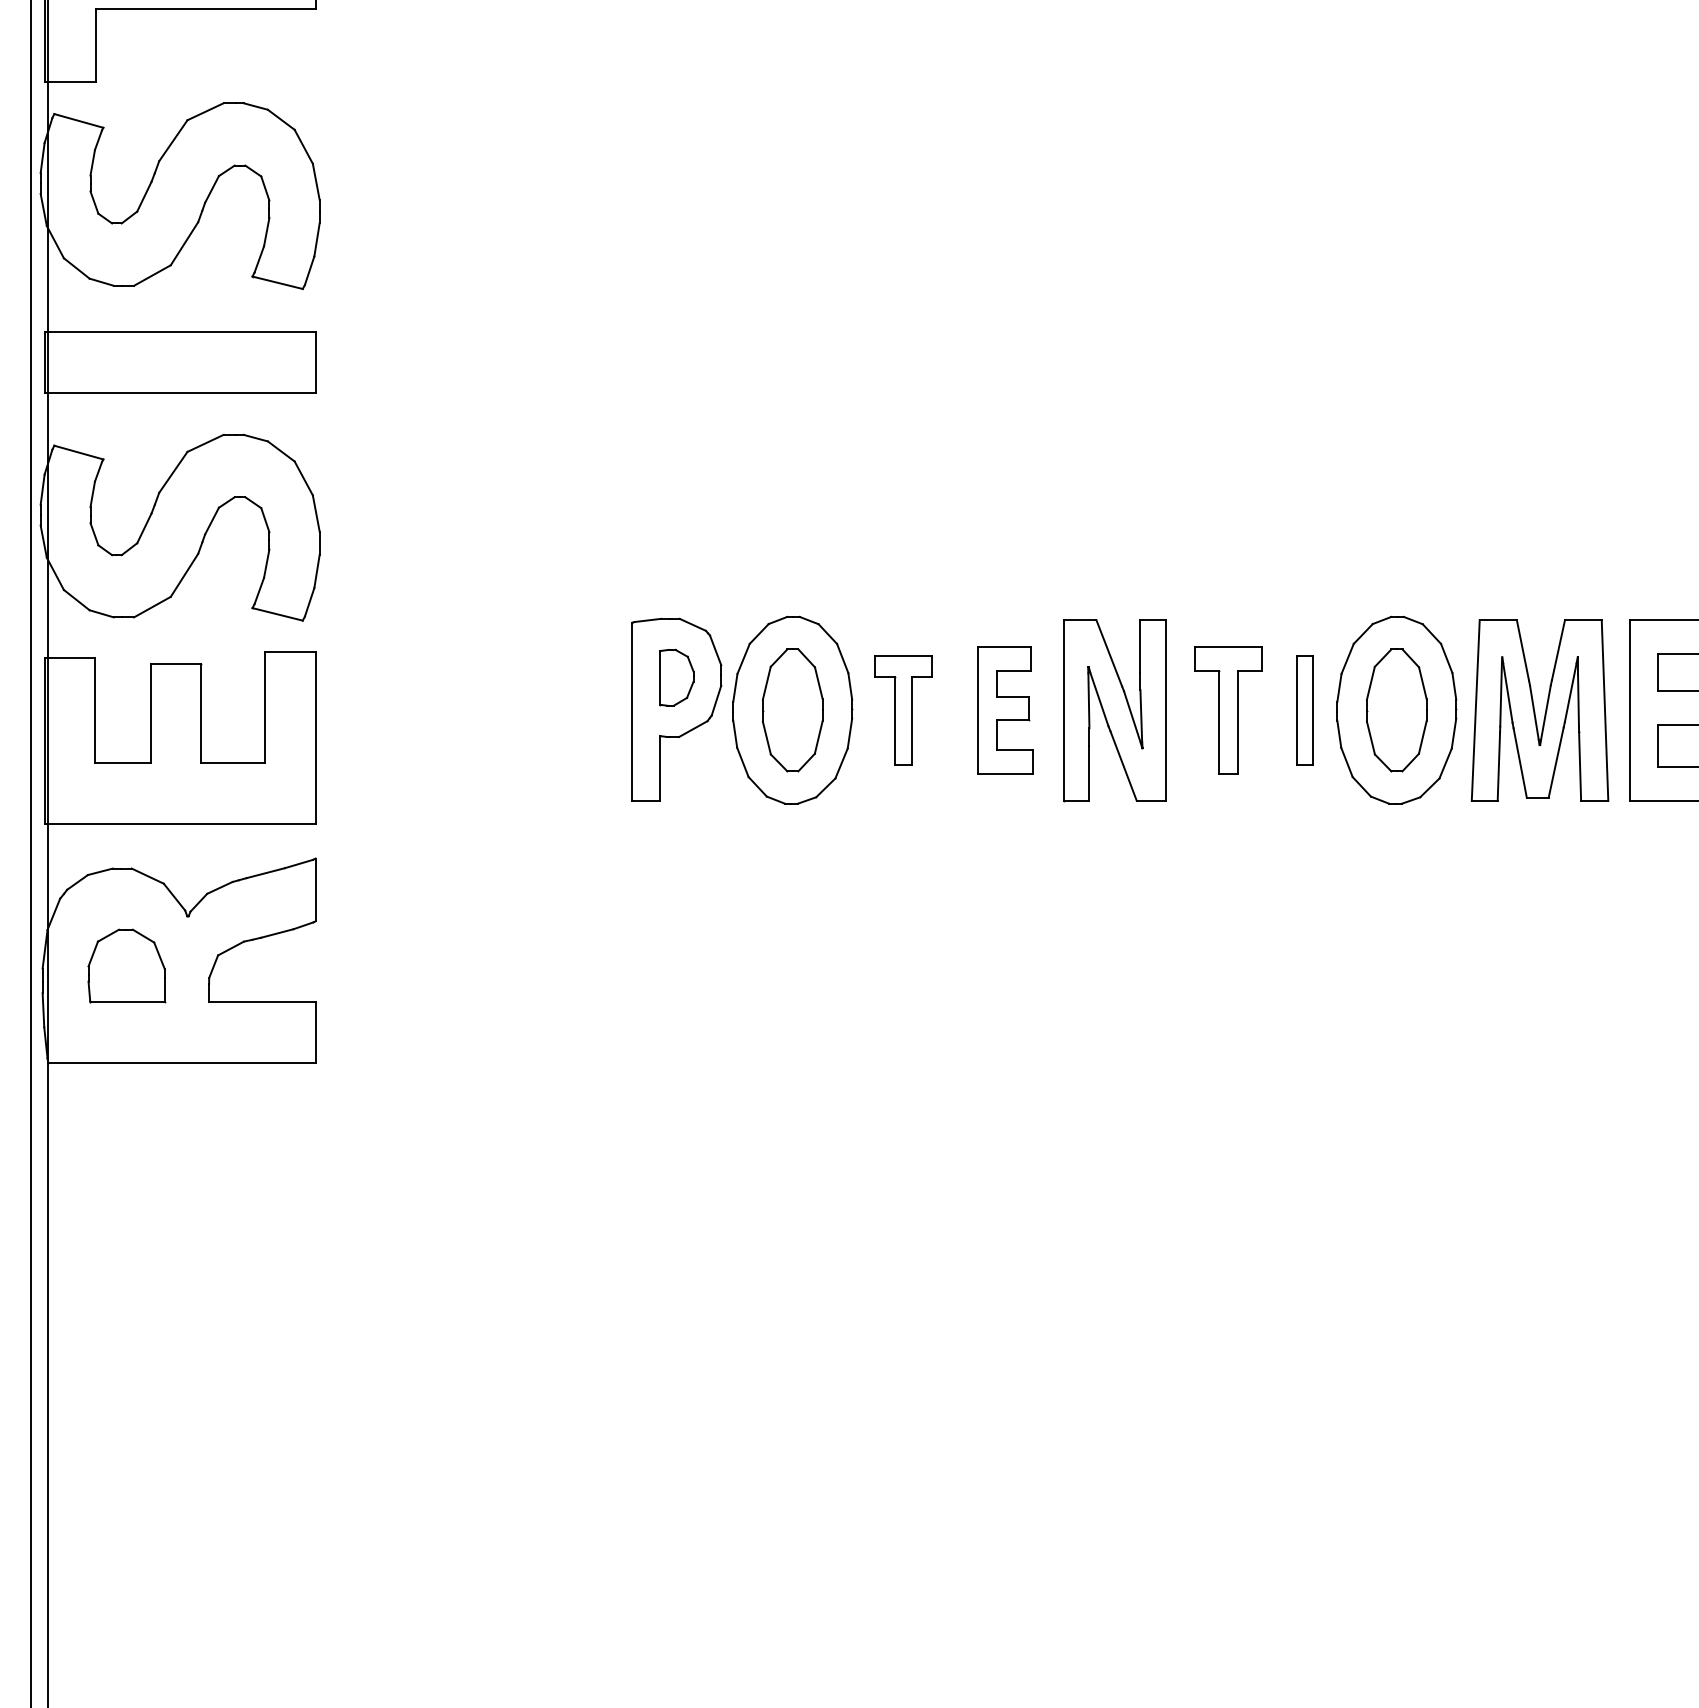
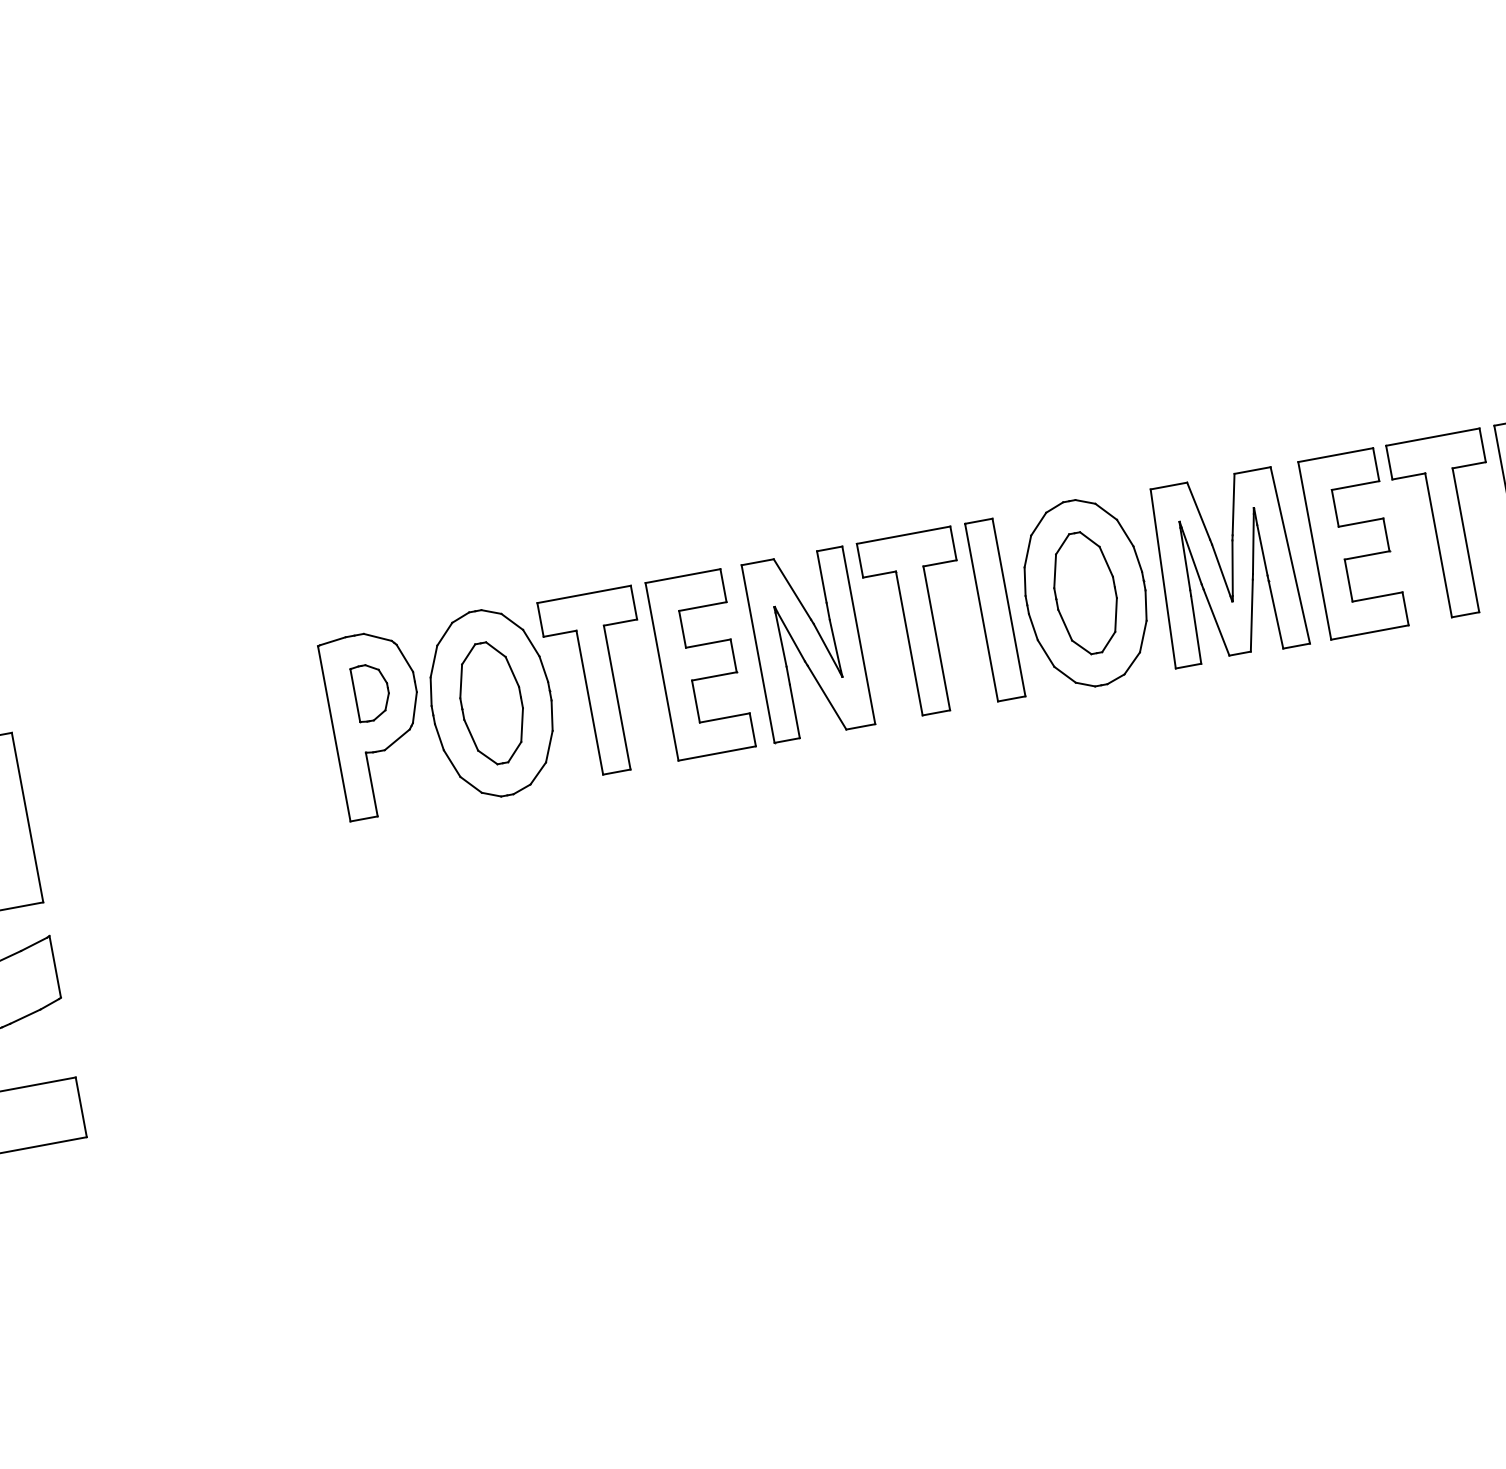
part: (903, 710) -> (600, 683), size x1.67
part: (1005, 710) -> (700, 664), size x1.43
part: (1228, 710) -> (920, 624), size x1.43
part: (1304, 710) -> (994, 610), size x1.67

